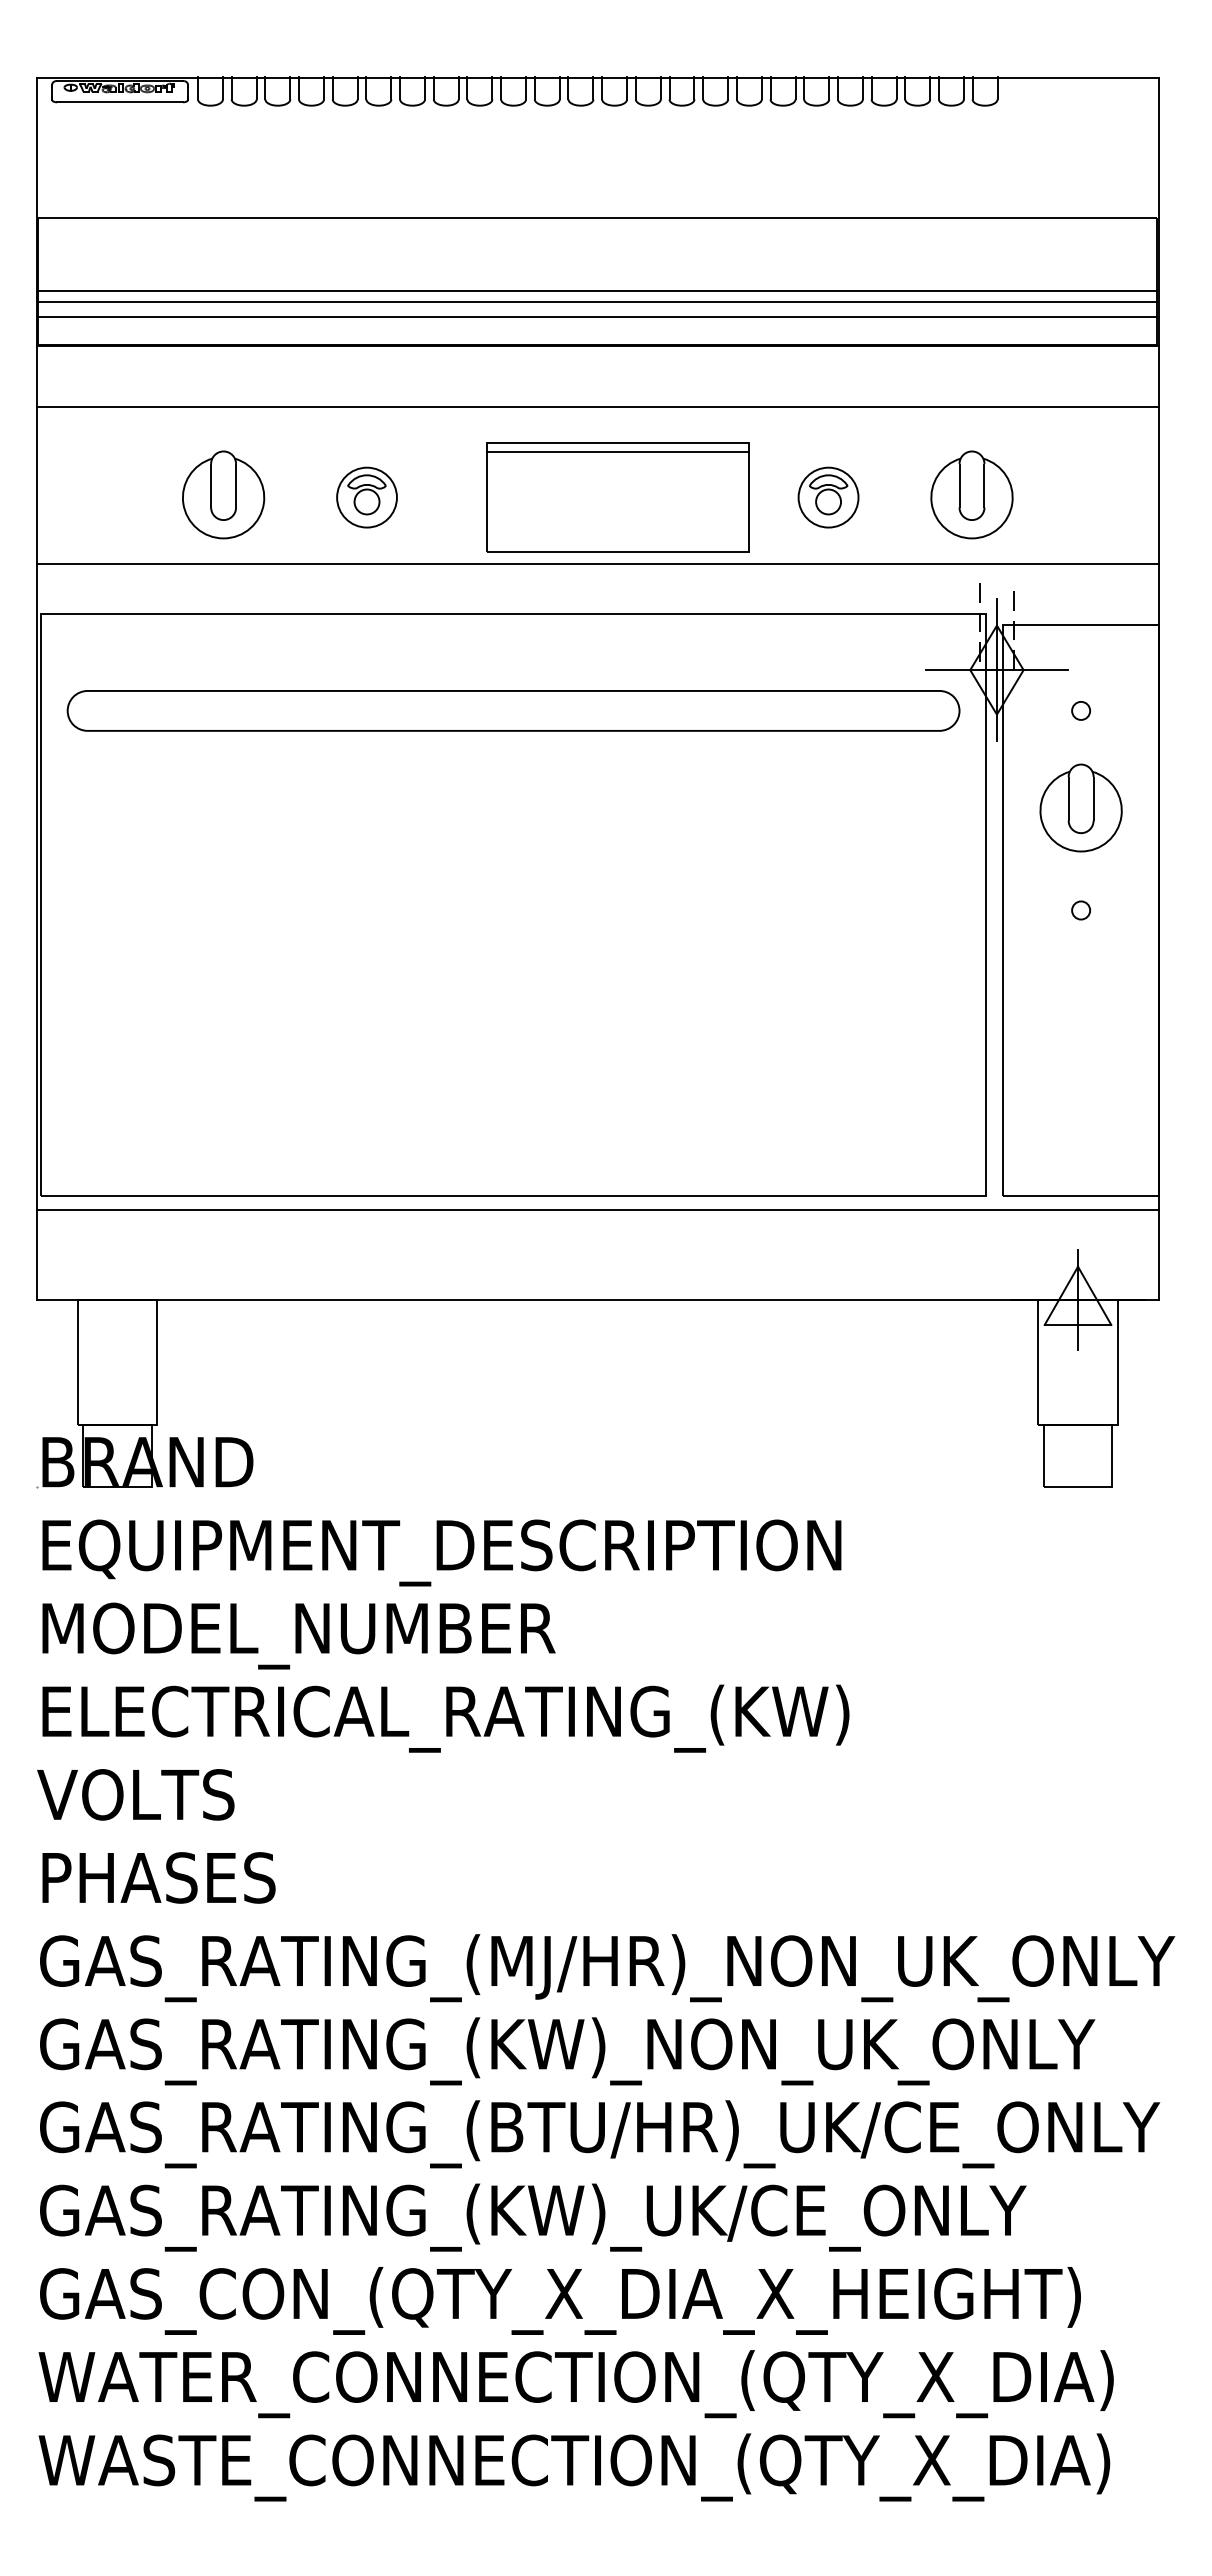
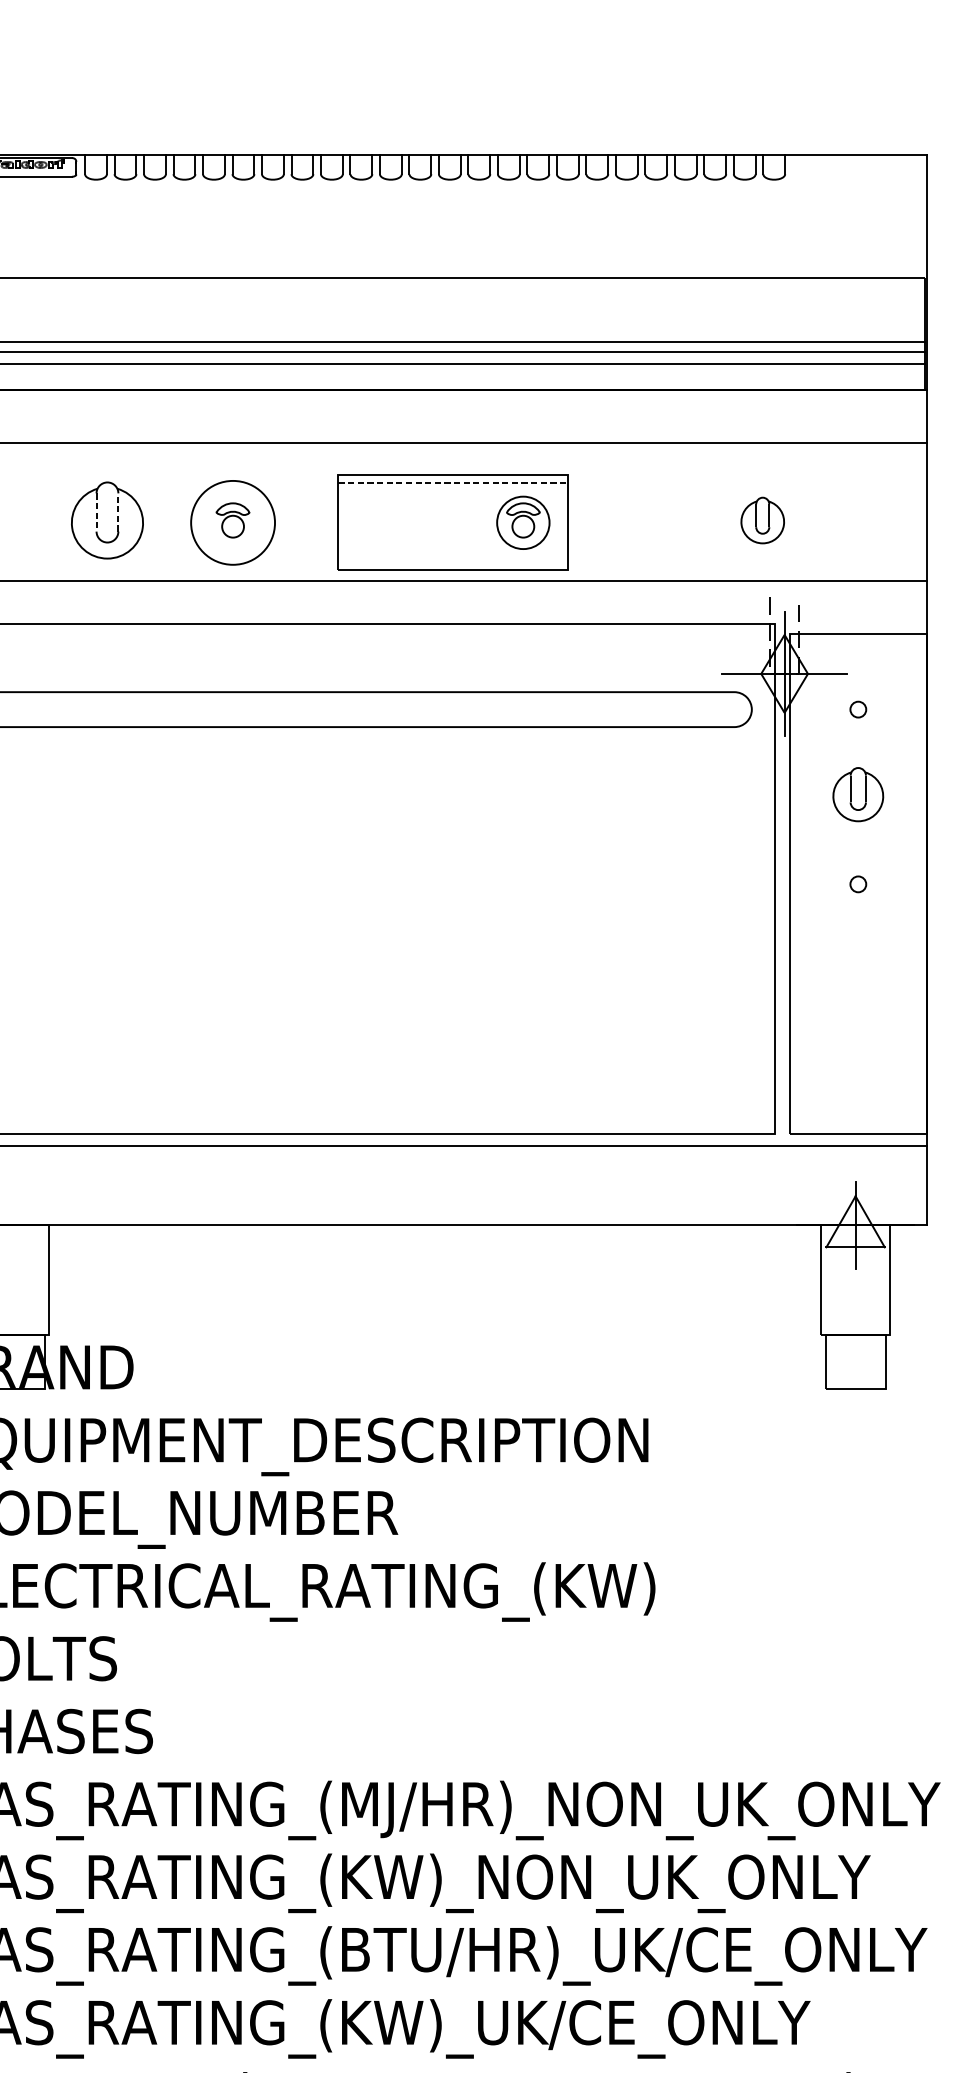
line: (618, 452) -> (453, 483), solid -> dashed
line: (211, 485) -> (96, 512), solid -> dashed
line: (236, 485) -> (118, 512), solid -> dashed
part: (971, 494) -> (762, 520), size x0.6
circle: (366, 497) -> (232, 522), size x1.6
part: (828, 497) -> (523, 522), moved
part: (1080, 807) -> (857, 794), size x0.7

